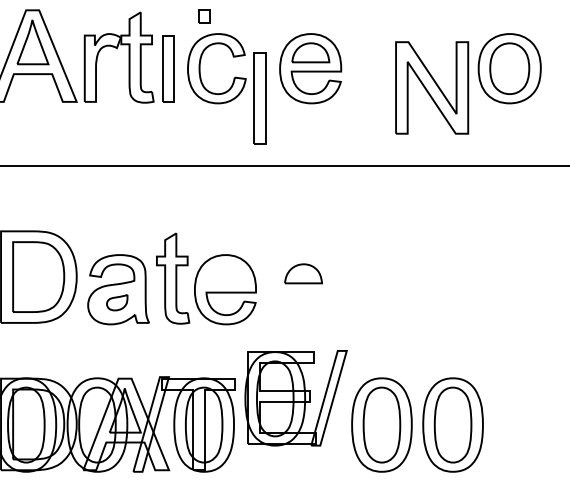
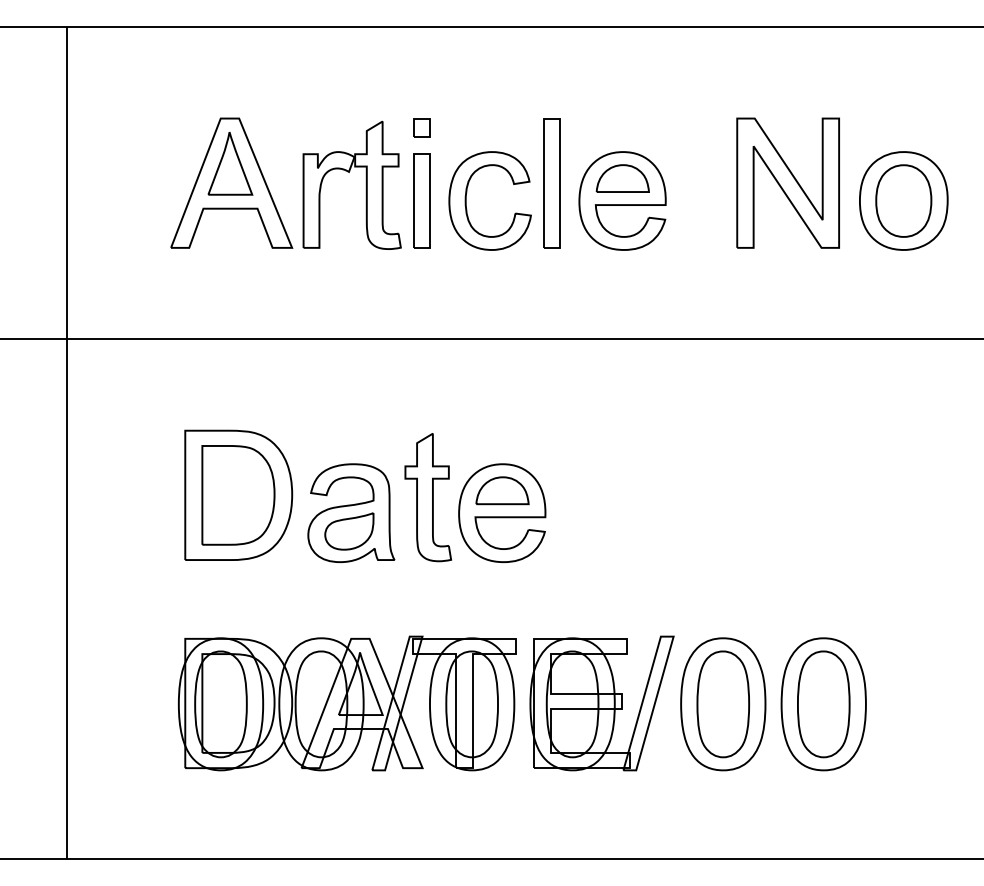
part: (204, 16) -> (421, 127), moved
part: (431, 87) -> (787, 182), moved
part: (259, 98) -> (551, 183), moved
part: (303, 273) -> (502, 490), moved
part: (117, 302) -> (349, 531), size x1.67
part: (295, 398) -> (601, 703), moved

